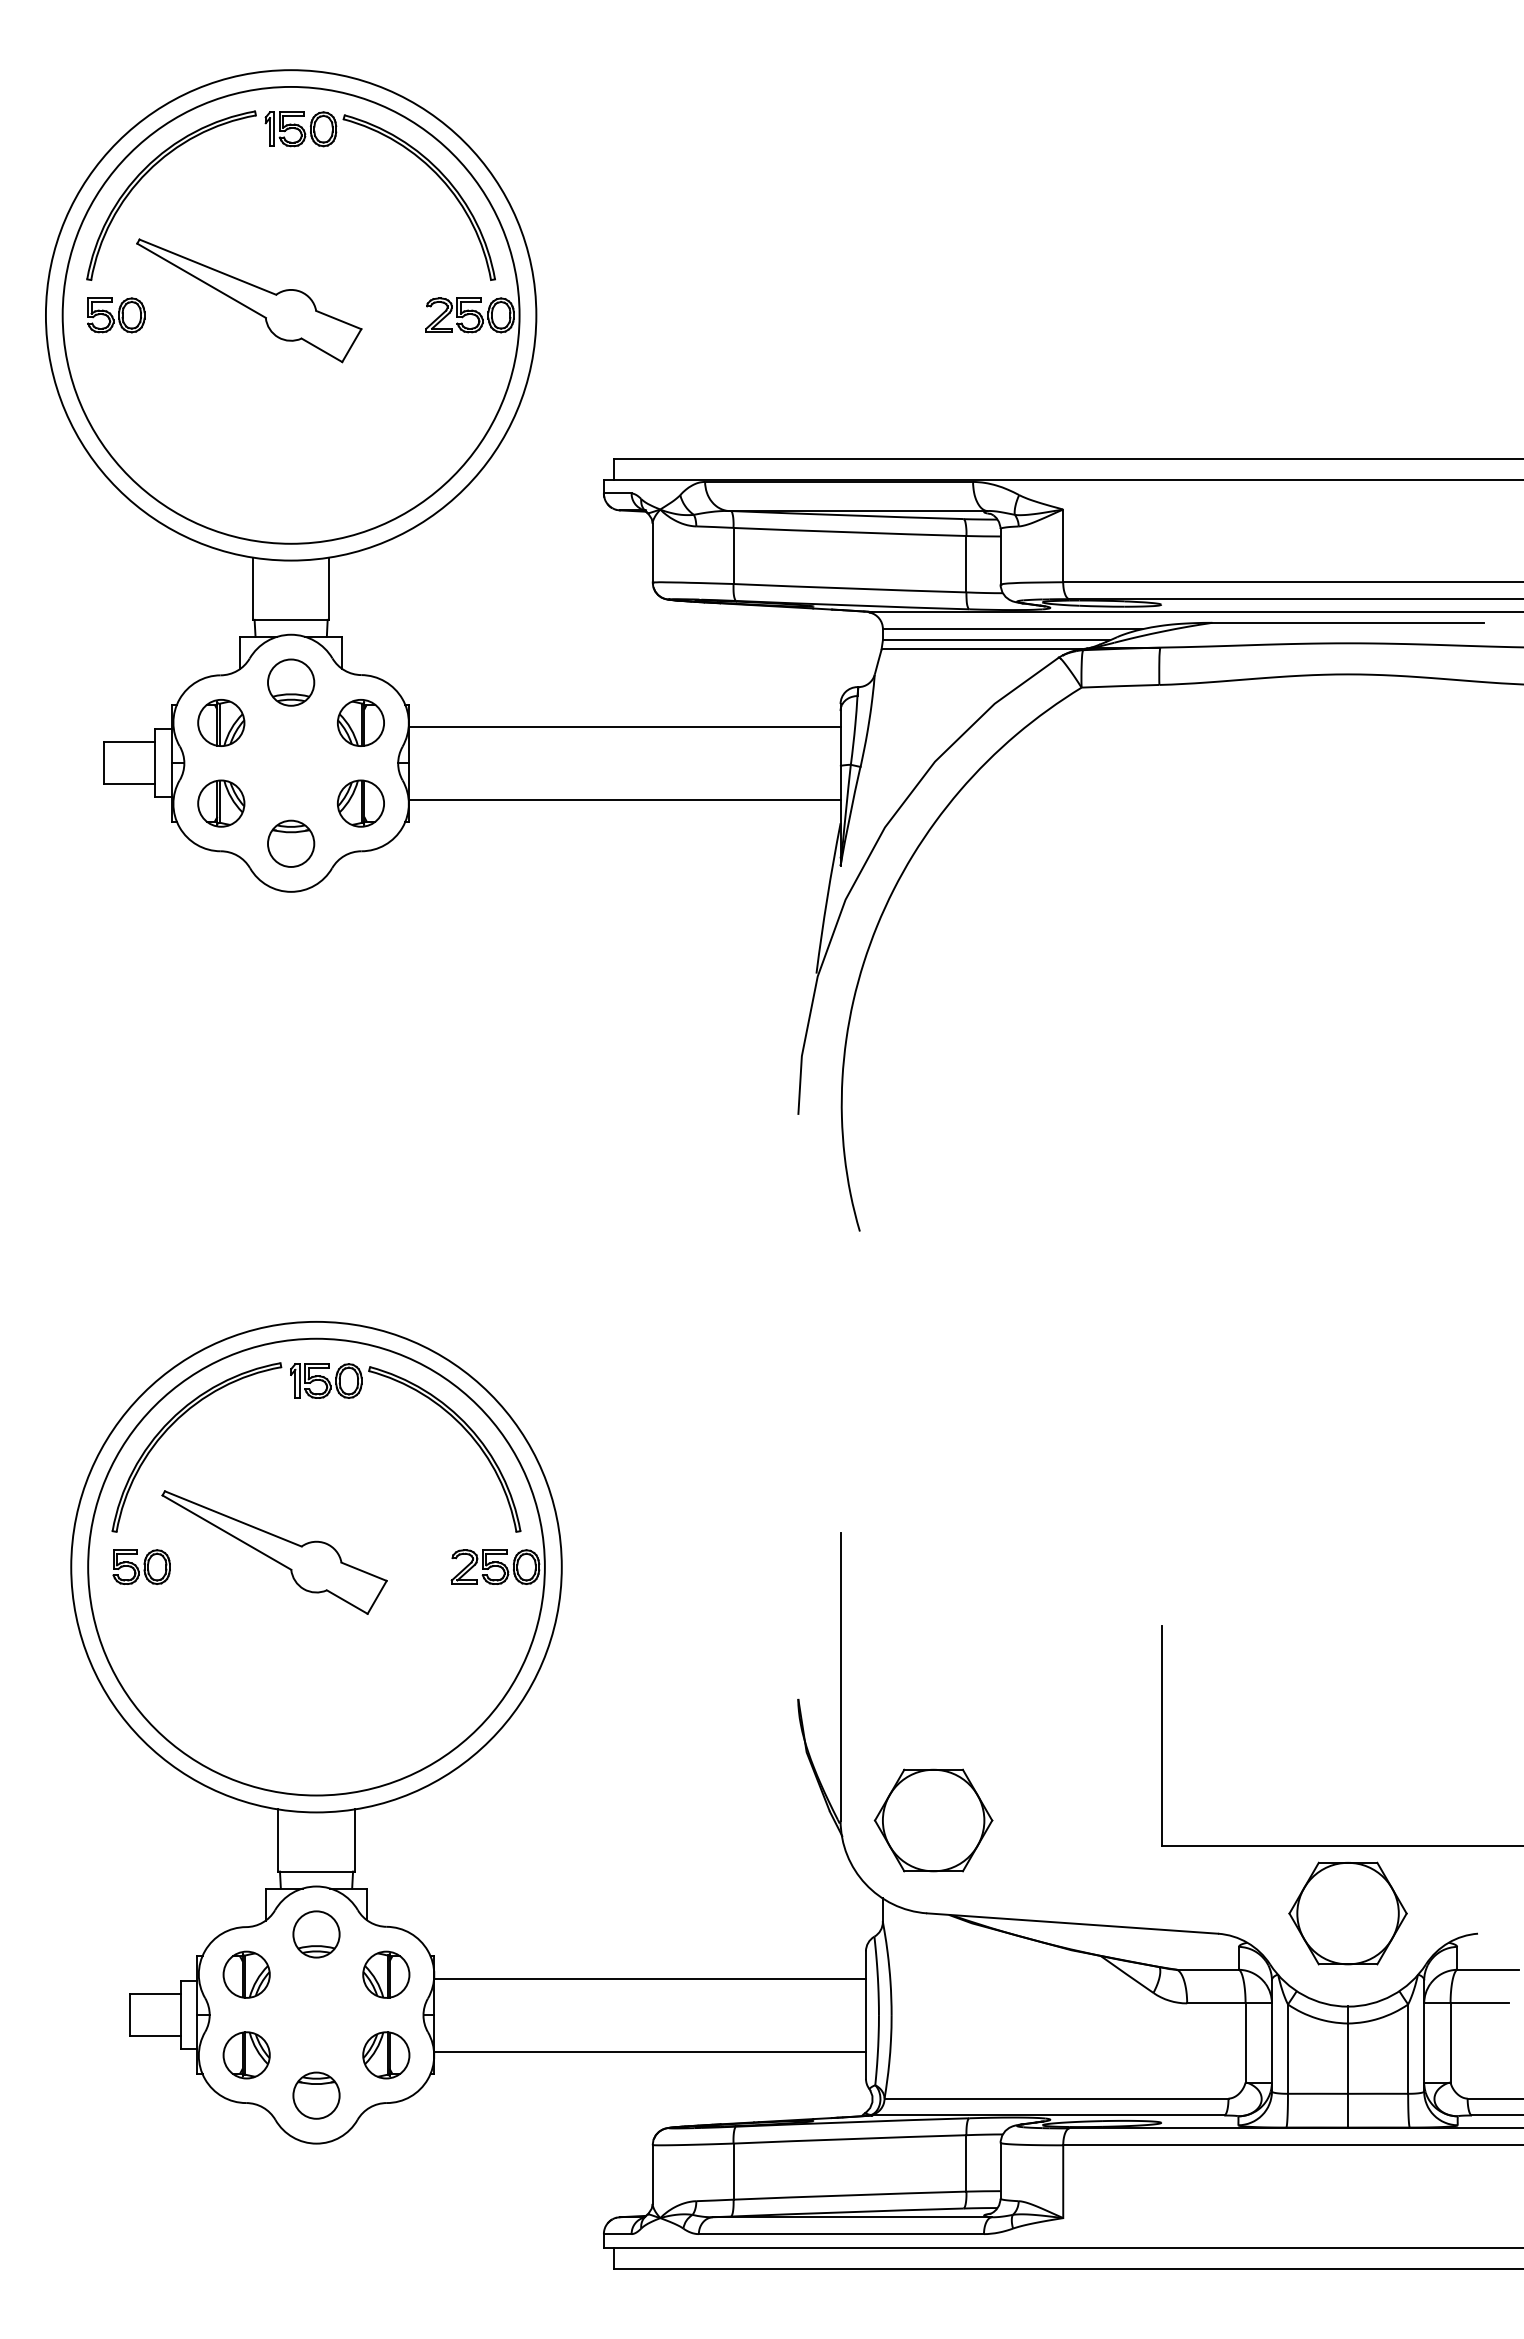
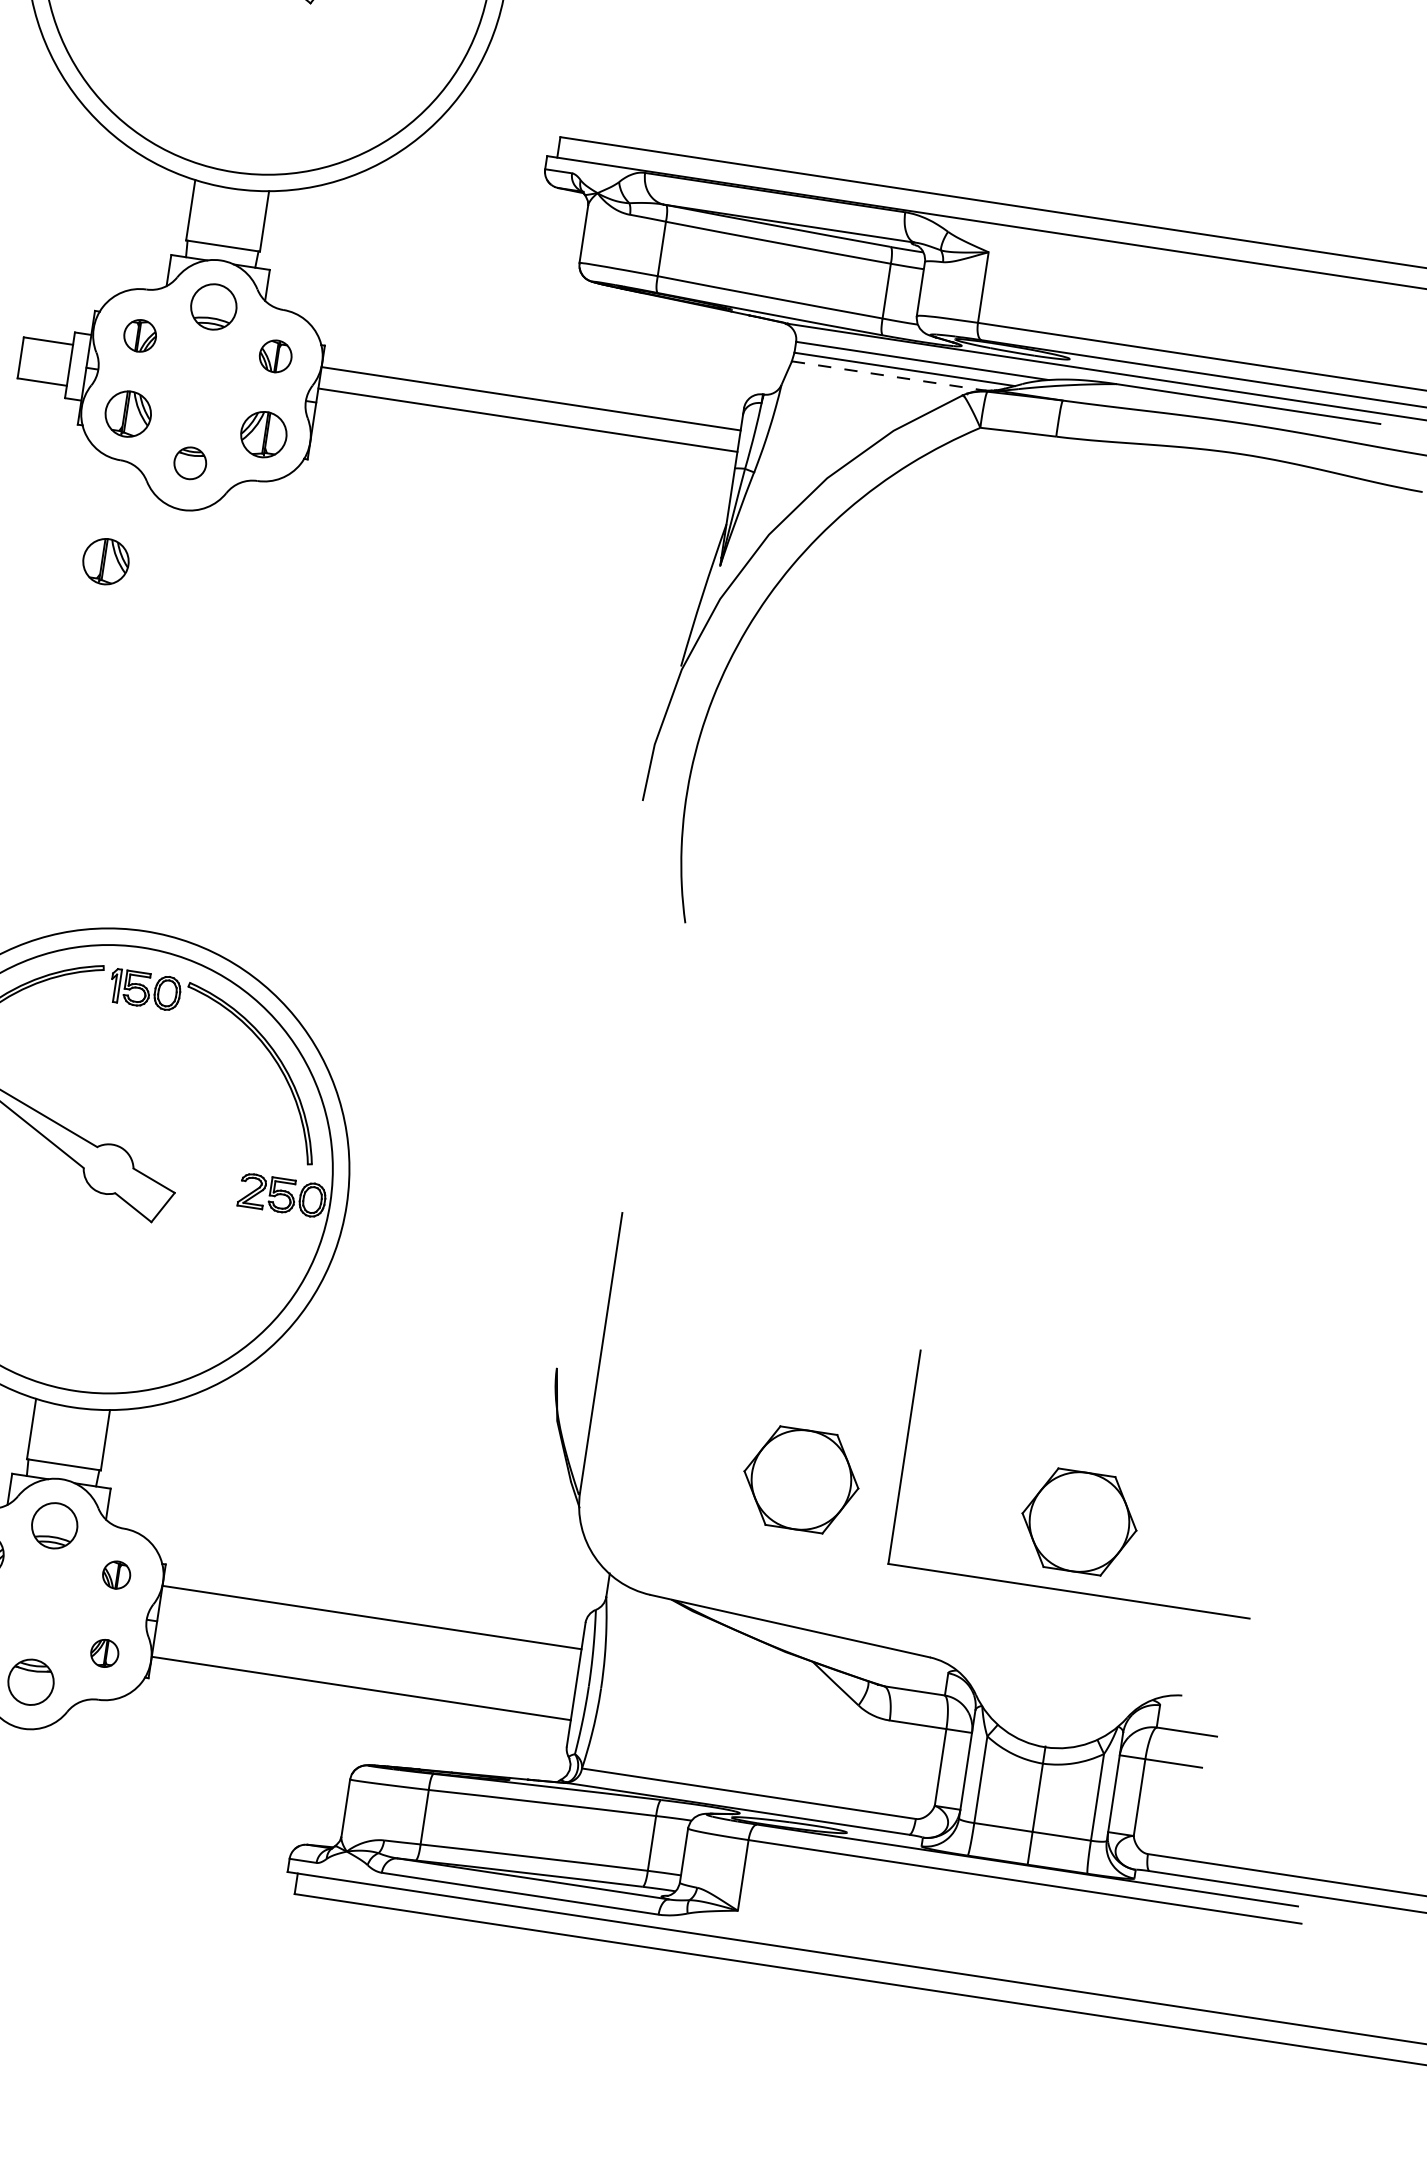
line: (982, 649) -> (889, 376), solid -> dashed
part: (221, 722) -> (140, 335), size x0.7
part: (360, 722) -> (275, 355), size x0.7
line: (624, 799) -> (527, 419), moved
part: (291, 843) -> (190, 463), size x0.7
part: (221, 955) -> (106, 561), added
part: (933, 1820) -> (801, 1479), moved
part: (1347, 1913) -> (1078, 1521), moved
part: (386, 1974) -> (116, 1574), size x0.6
part: (386, 2055) -> (104, 1653), size x0.6

